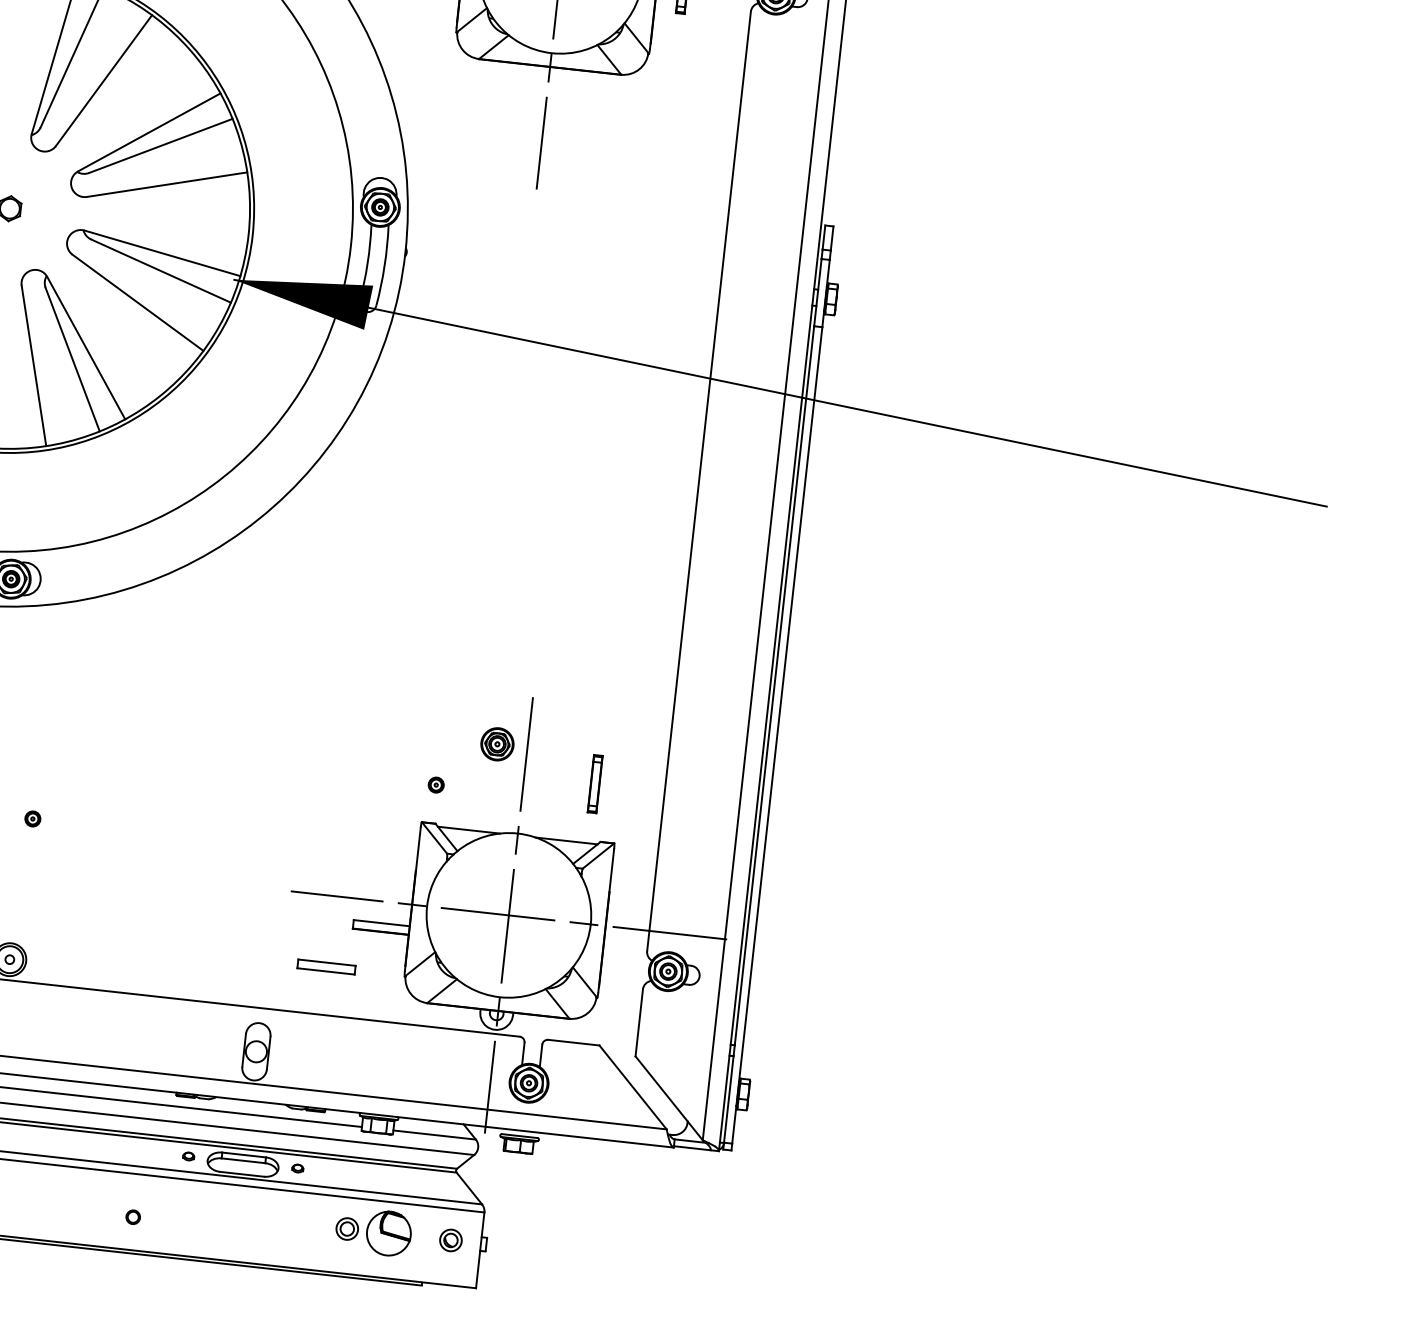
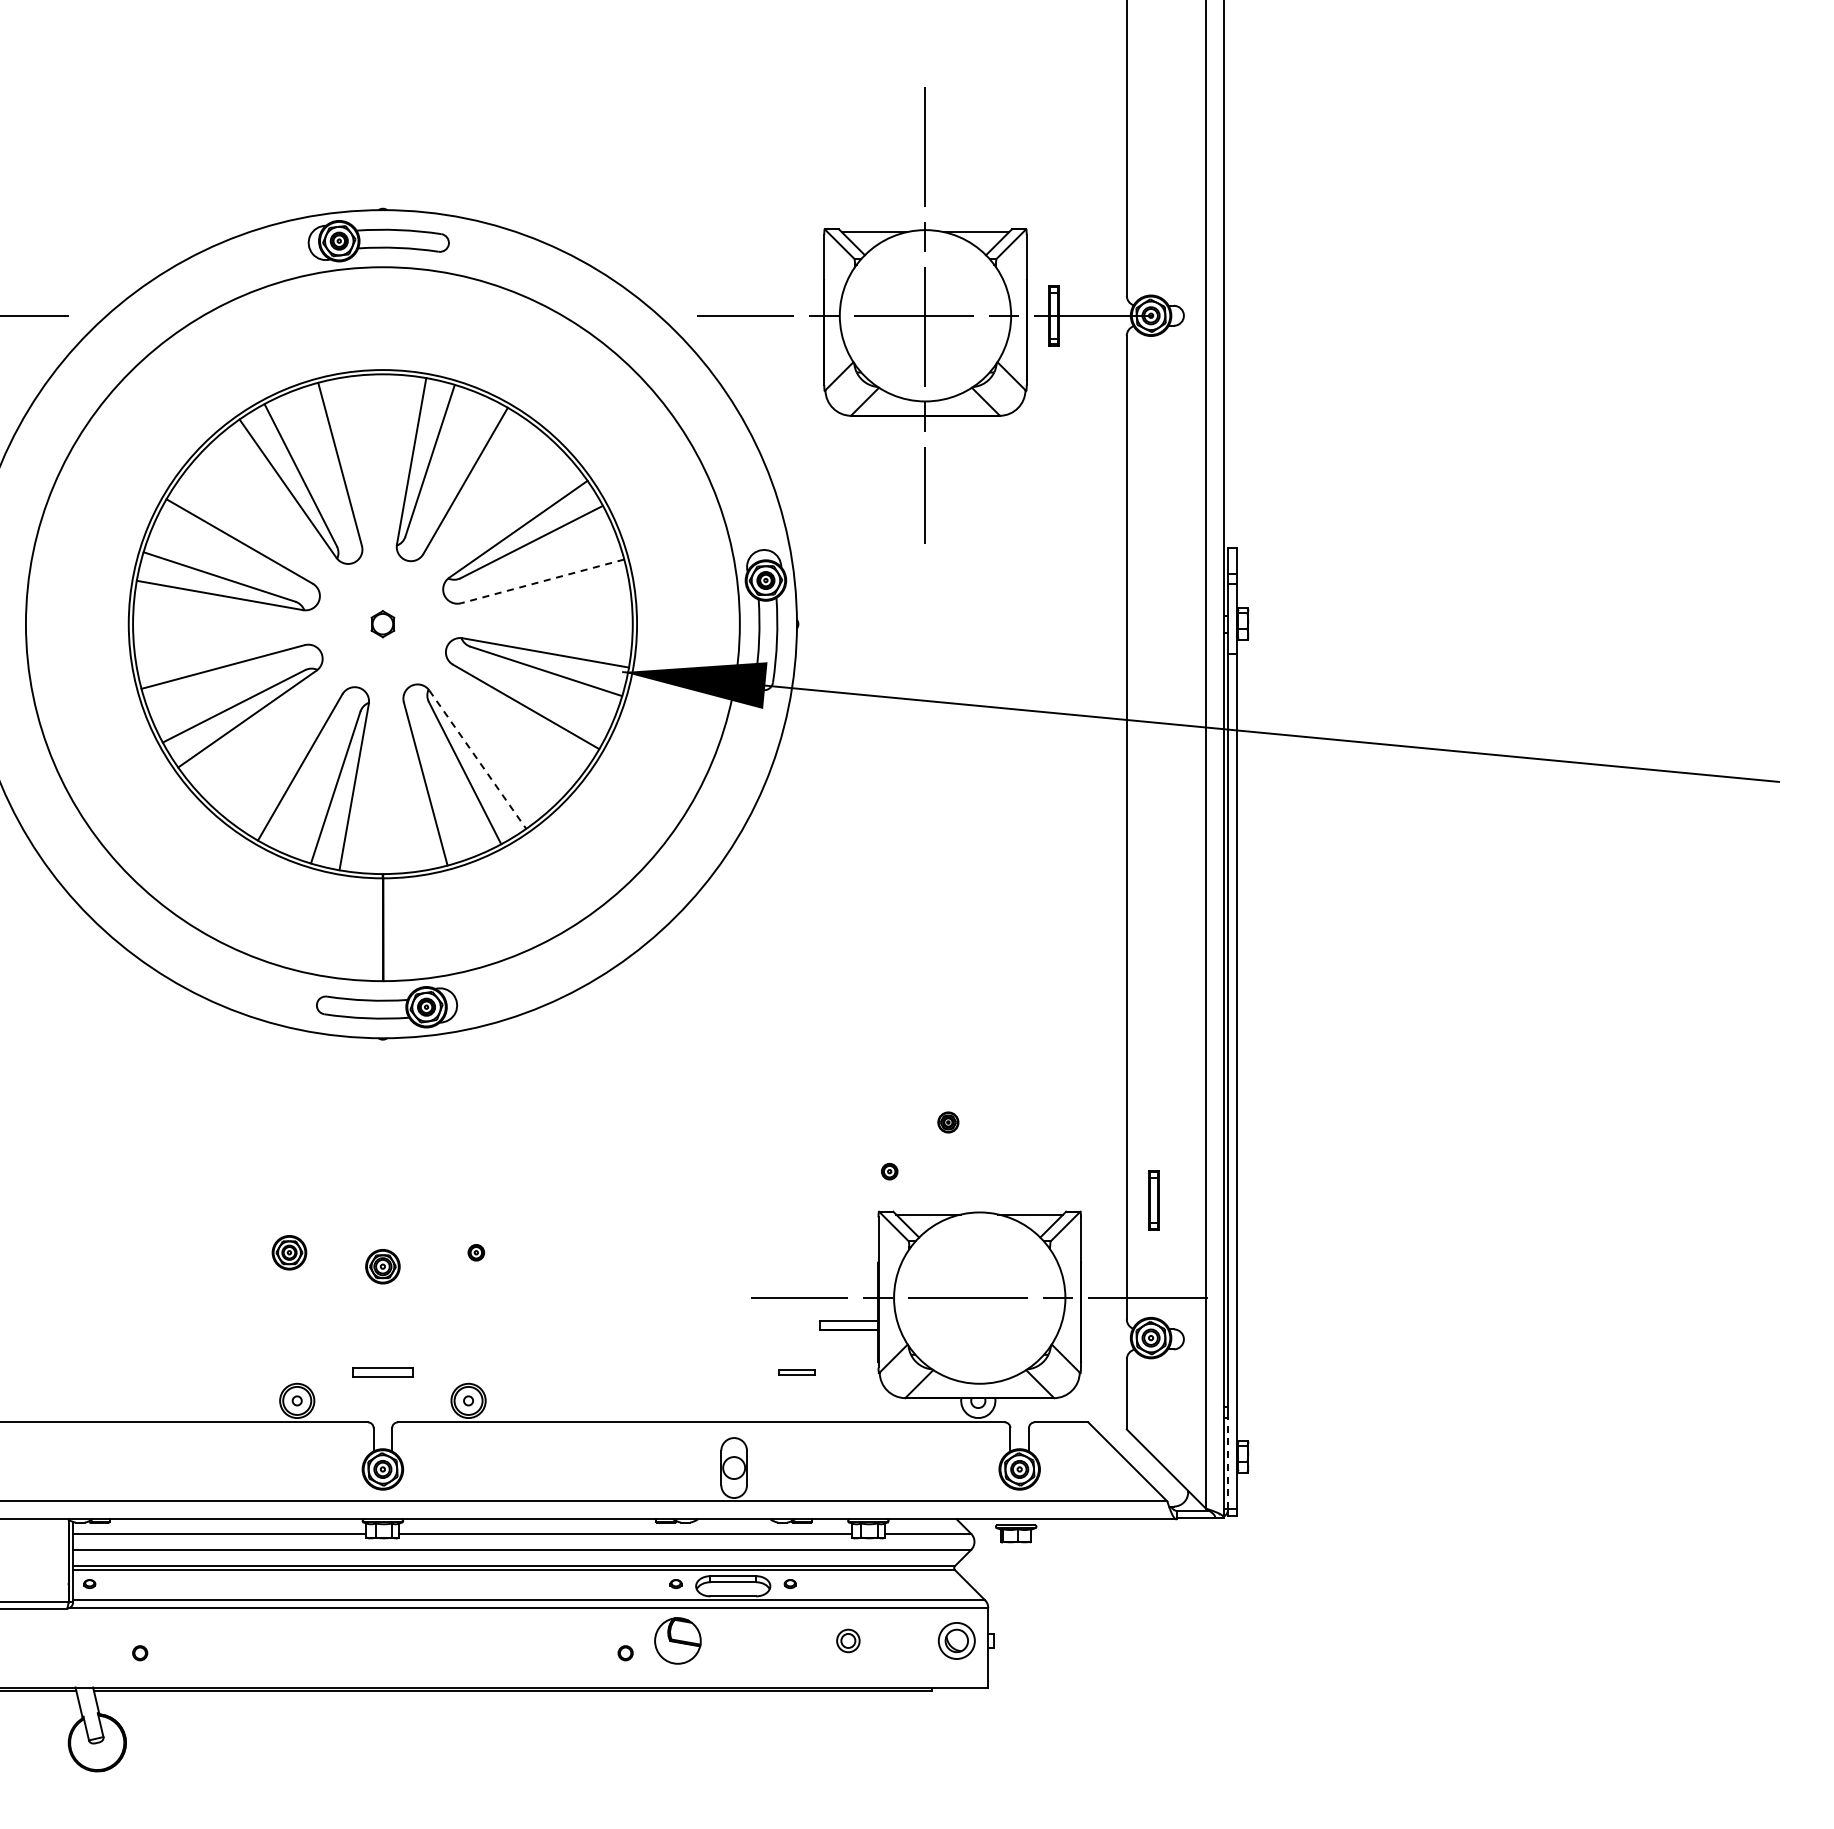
line: (166, 184) -> (542, 581), solid -> dashed
line: (86, 349) -> (478, 760), solid -> dashed
part: (497, 744) -> (948, 1122), size x0.6
part: (594, 784) -> (1153, 1200), moved
line: (508, 914) -> (979, 1297), removed
part: (326, 967) -> (796, 1372), size x0.6
line: (729, 1099) -> (1228, 1463), solid -> dashed
part: (388, 1233) -> (677, 1640), moved
part: (450, 1239) -> (956, 1640), size x1.6

